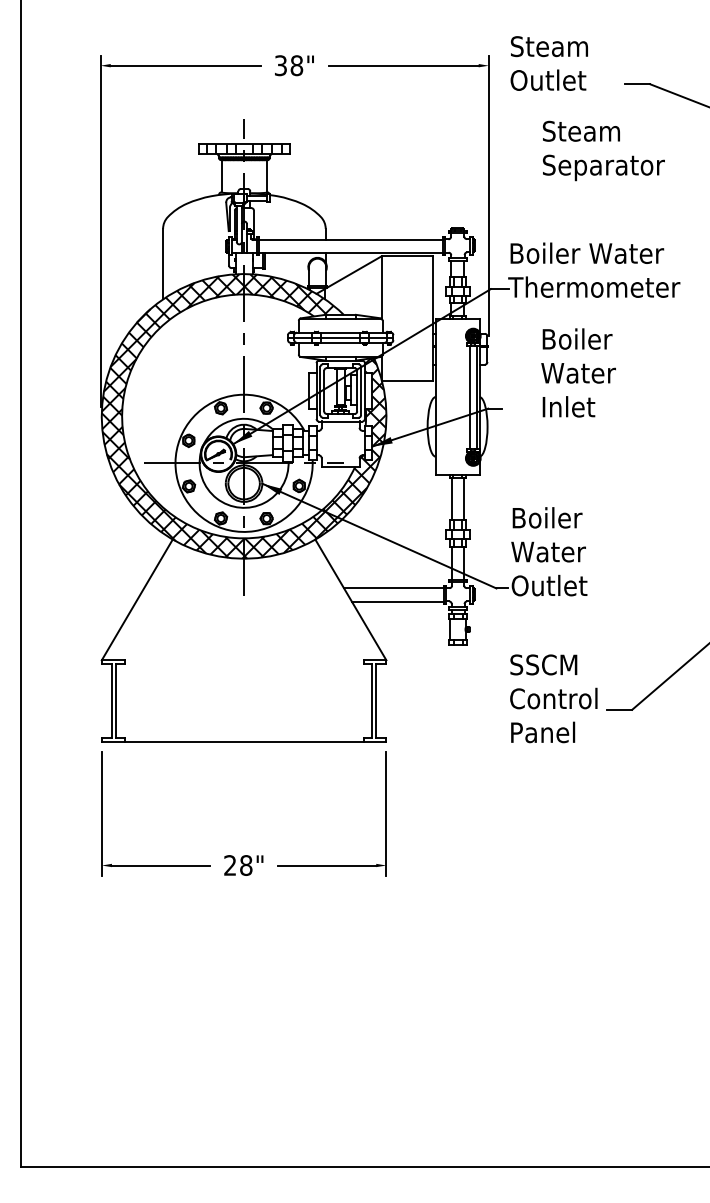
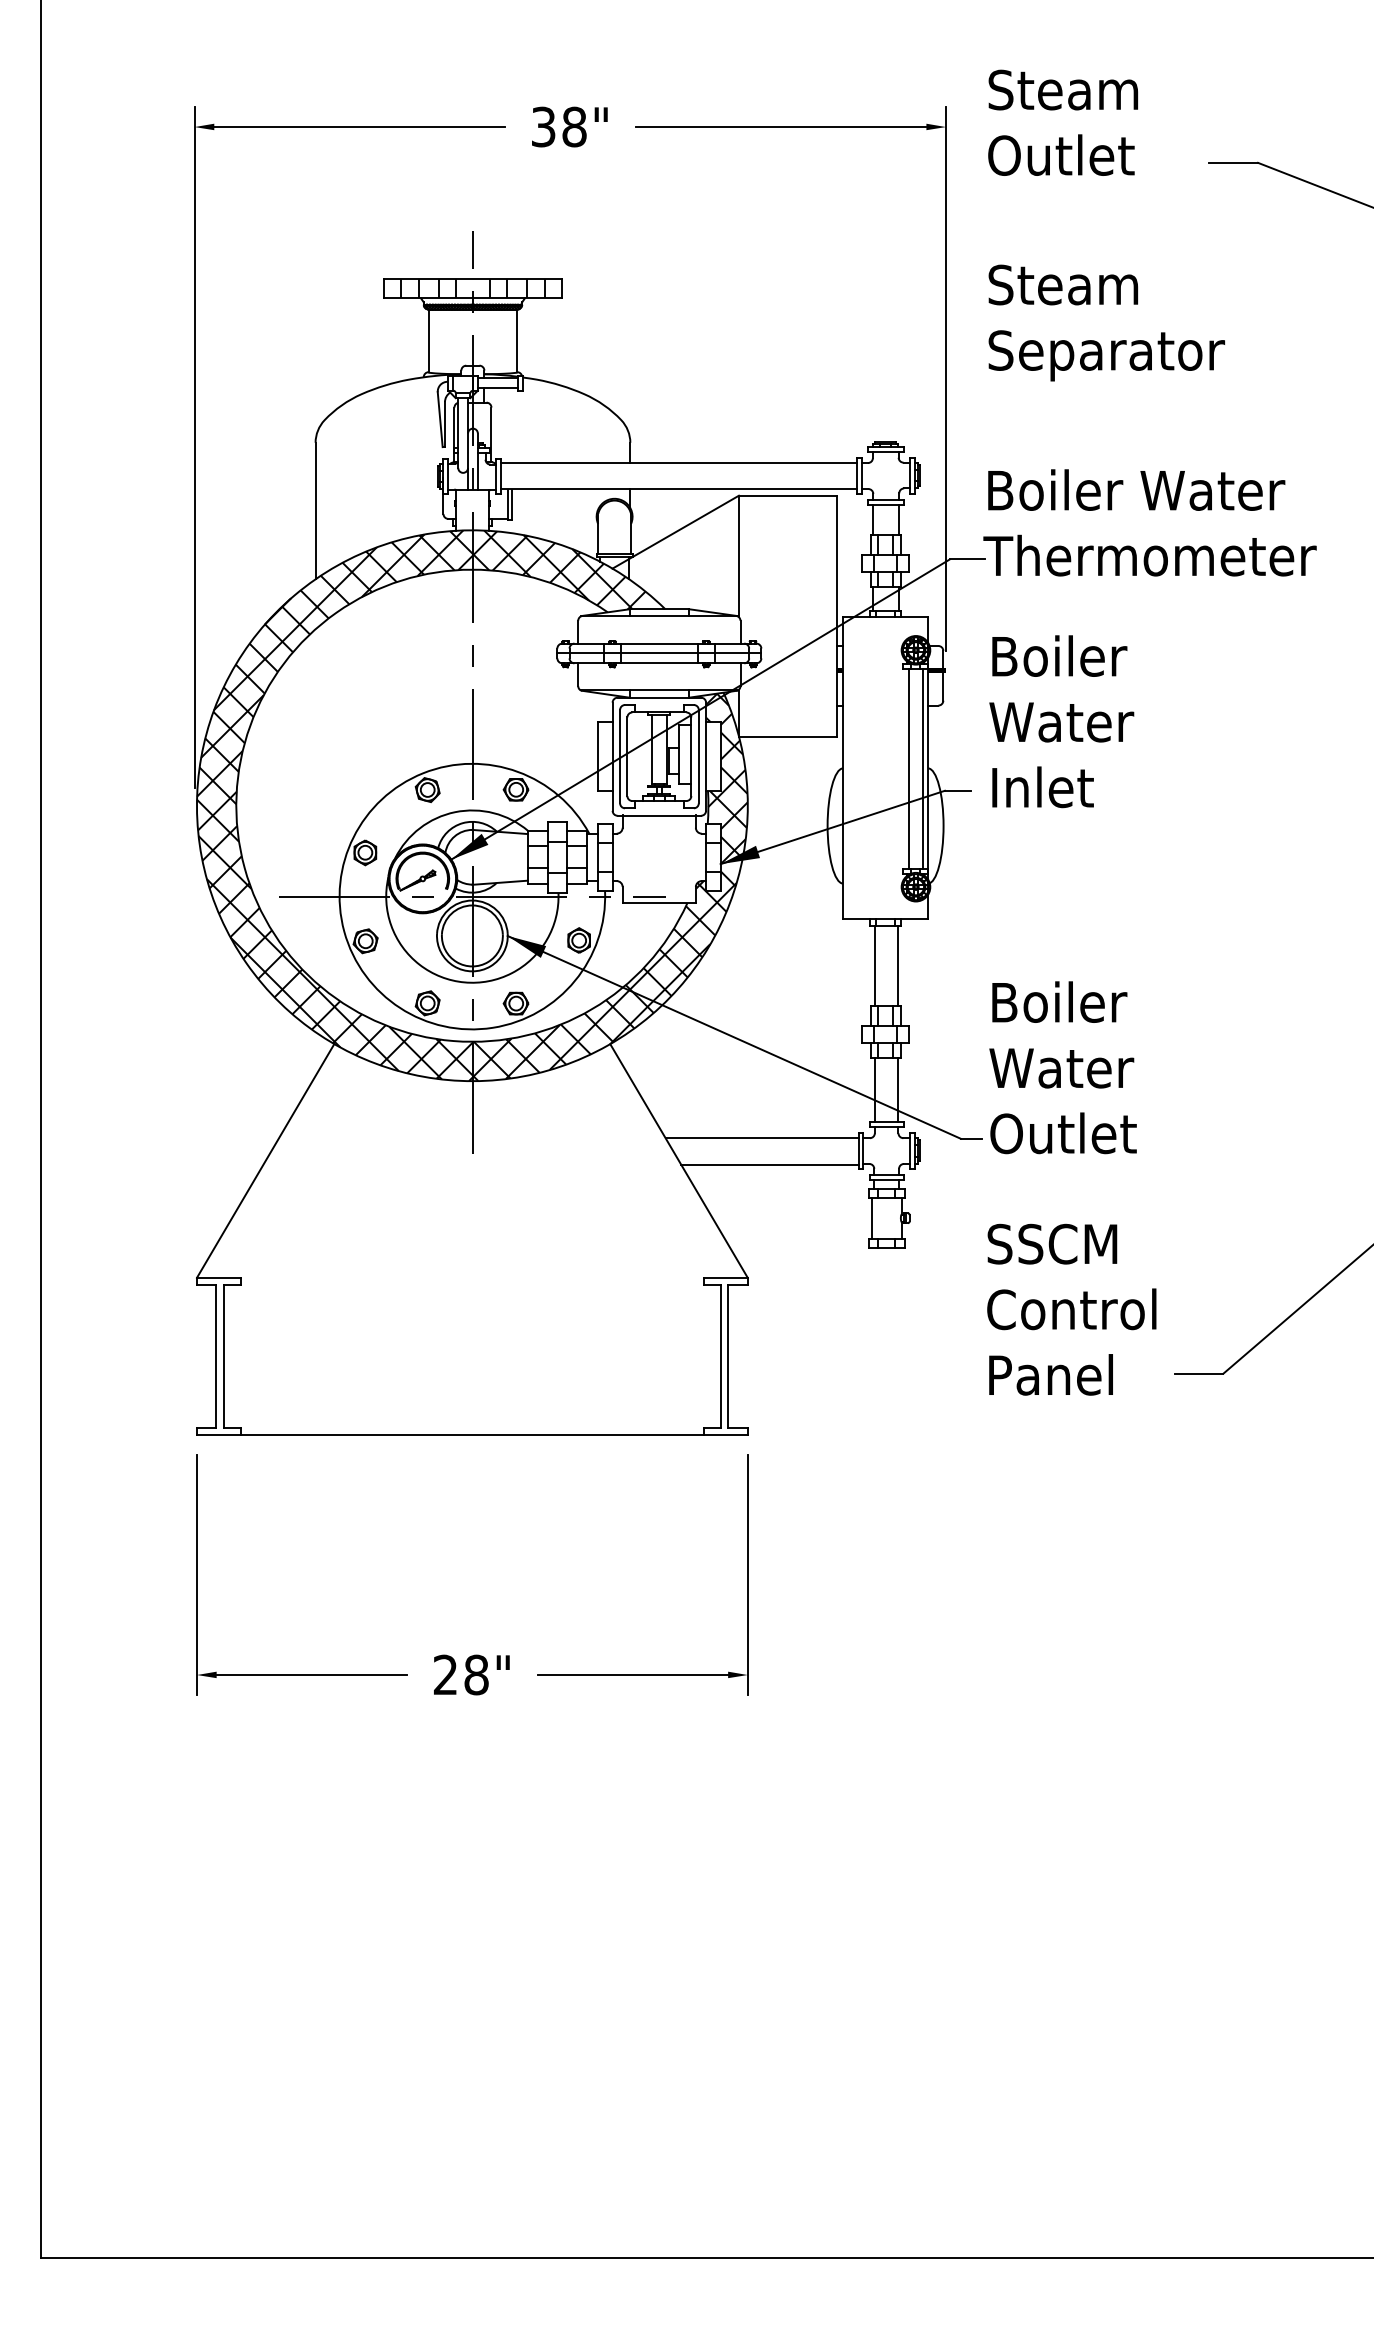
text: (603, 150) -> (1106, 322), moved
text: (578, 372) -> (1061, 720), moved
text: (553, 698) -> (1071, 1309), moved

